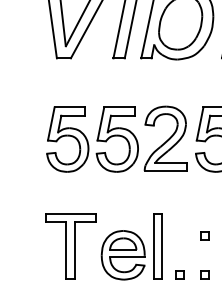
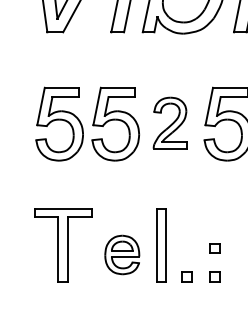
part: (165, 138) -> (170, 122), size x0.7
part: (204, 235) -> (214, 248), moved
part: (122, 255) -> (121, 255), size x0.7

